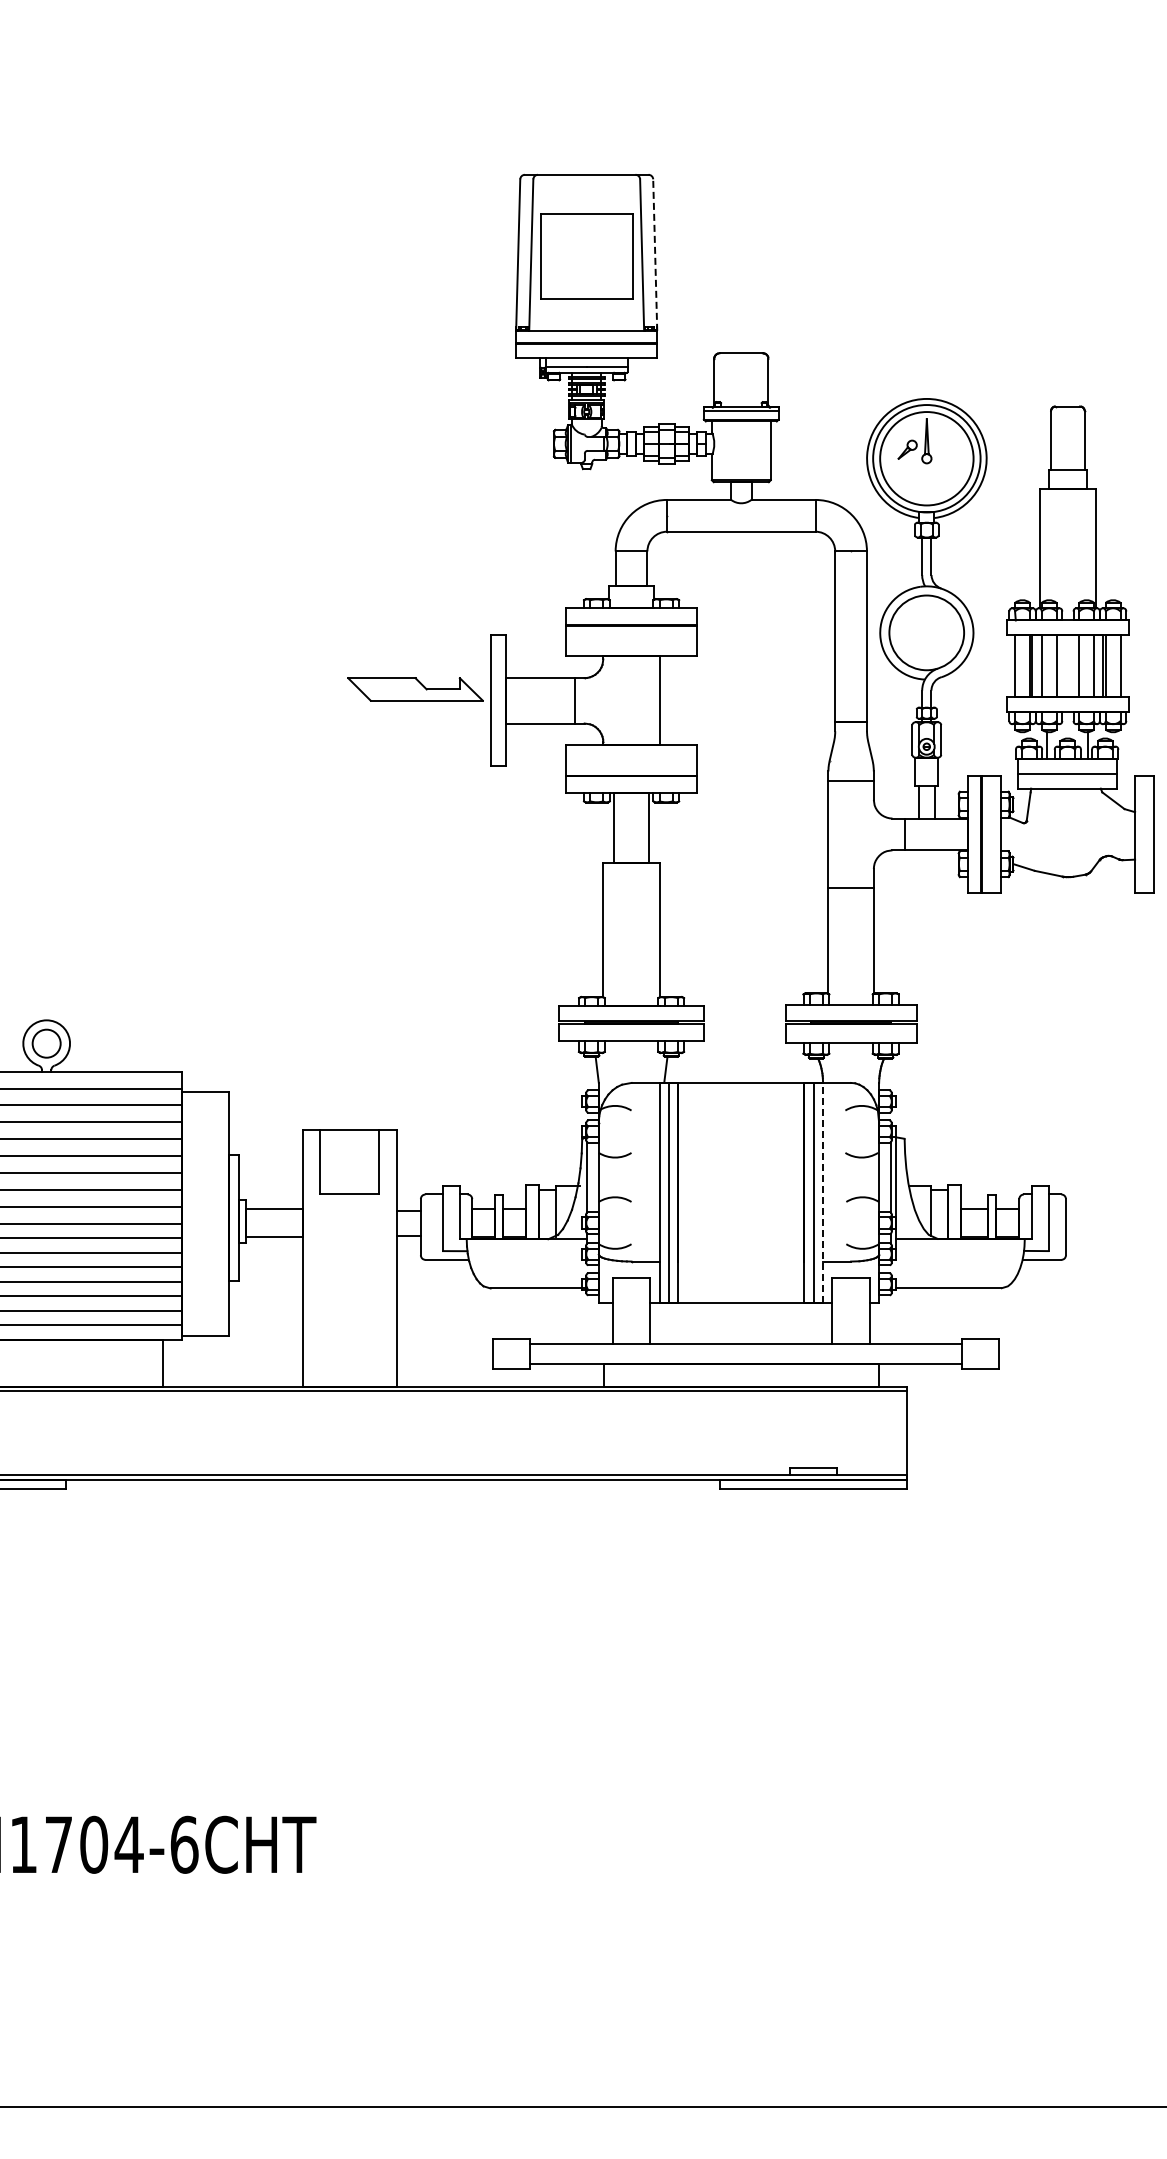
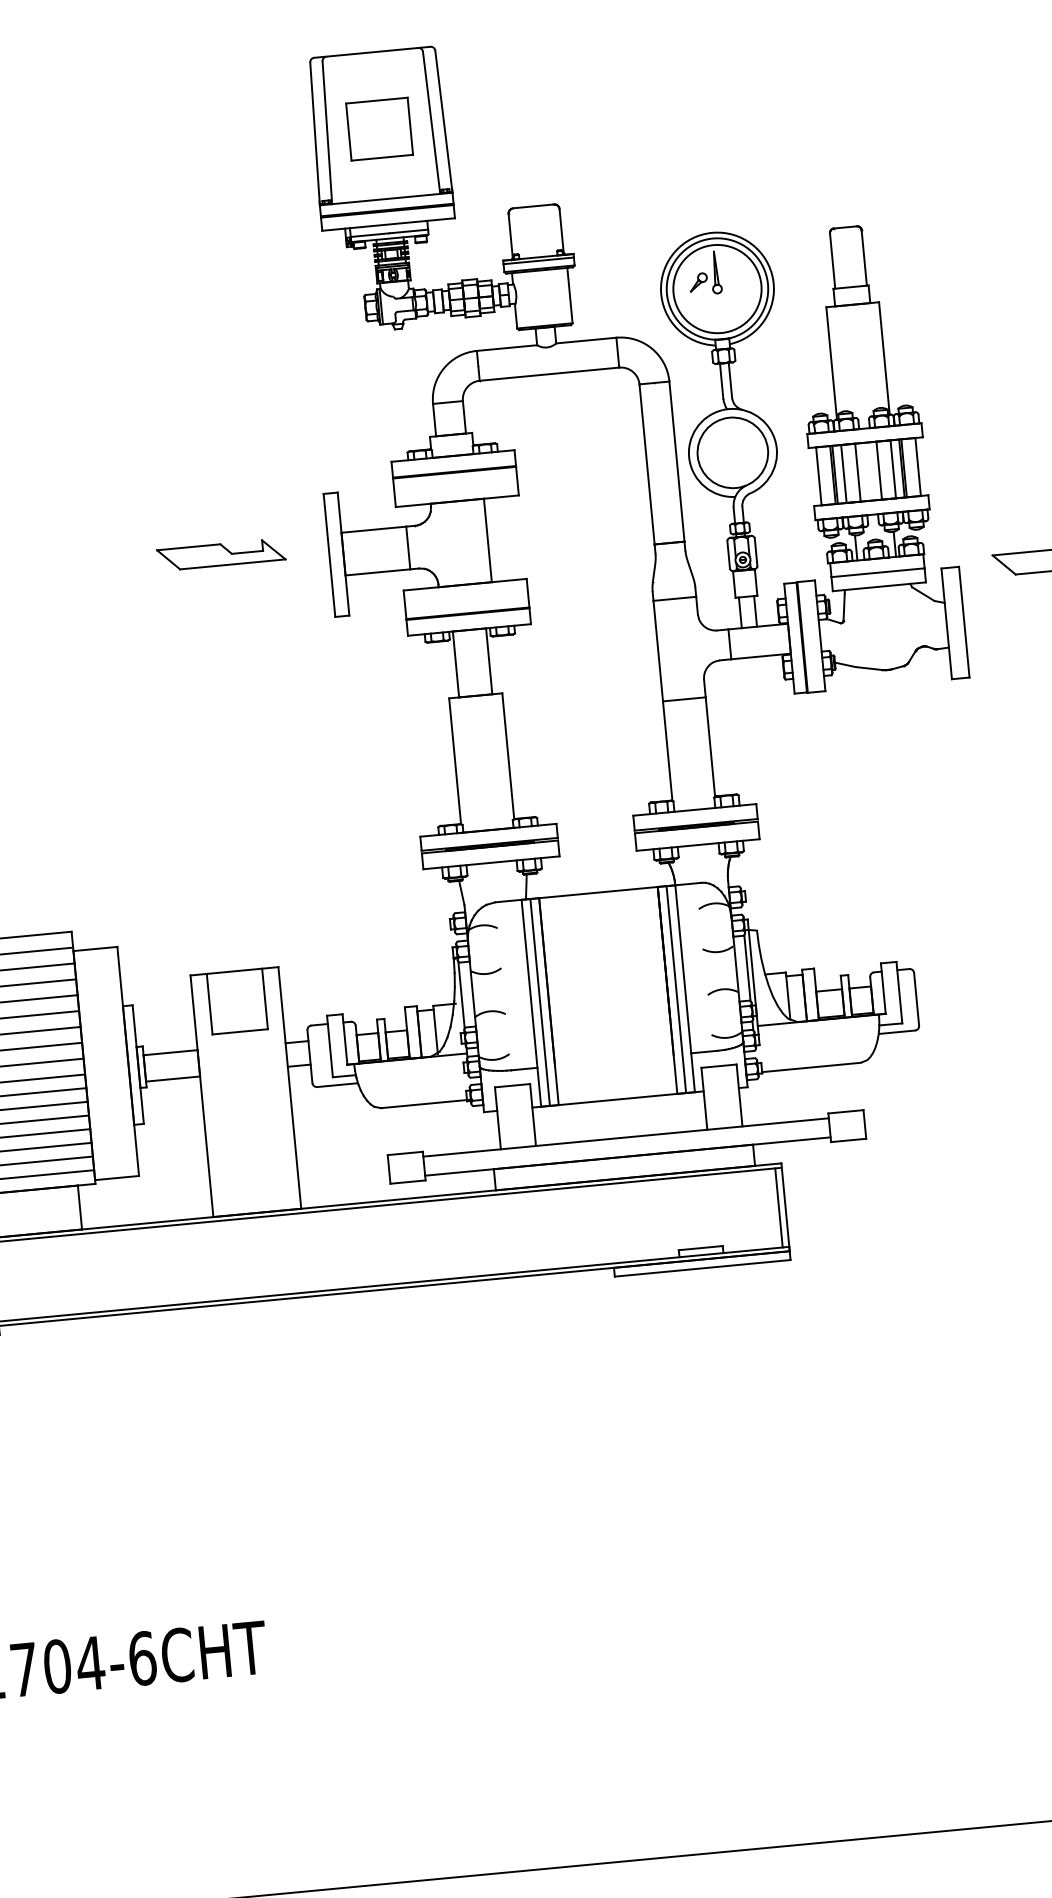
line: (655, 255) -> (444, 122), dashed -> solid
part: (586, 256) -> (379, 129), size x0.71
part: (415, 689) -> (221, 554), moved
line: (823, 1192) -> (685, 988), dashed -> solid
line: (900, 1433) -> (779, 1208), added

